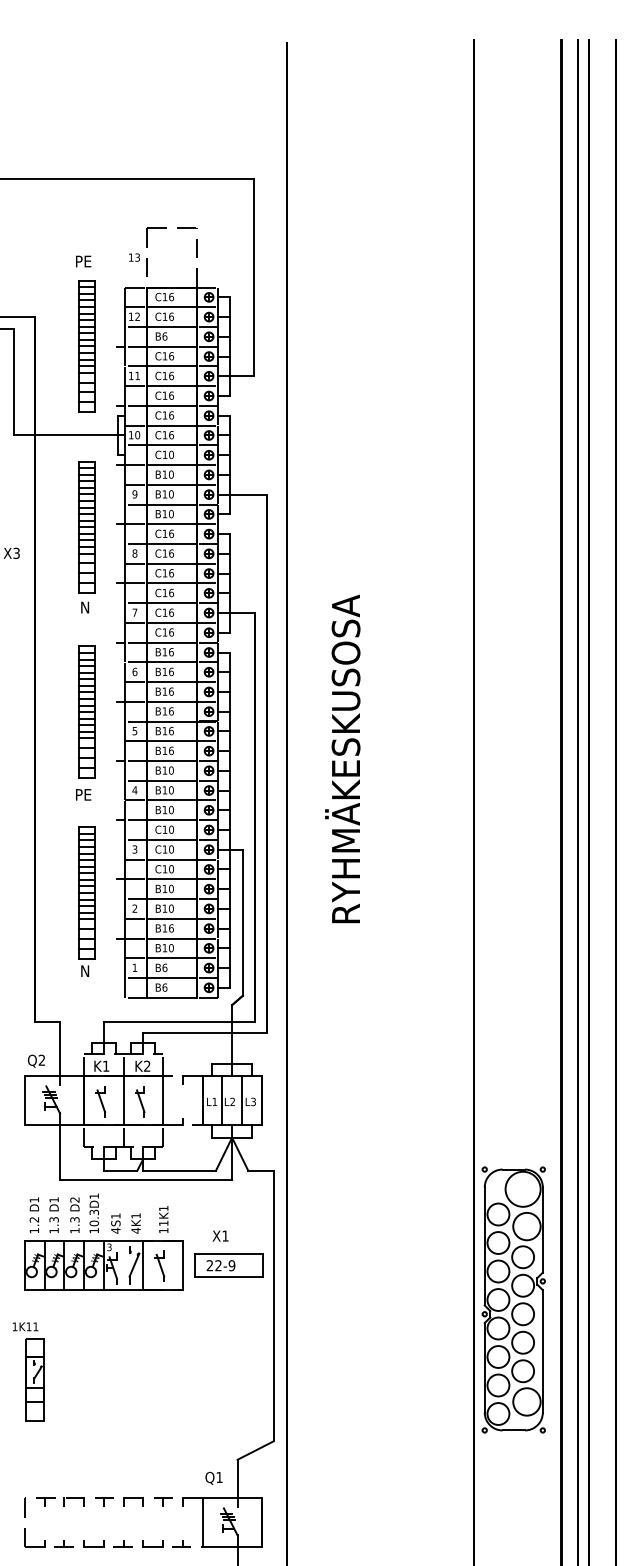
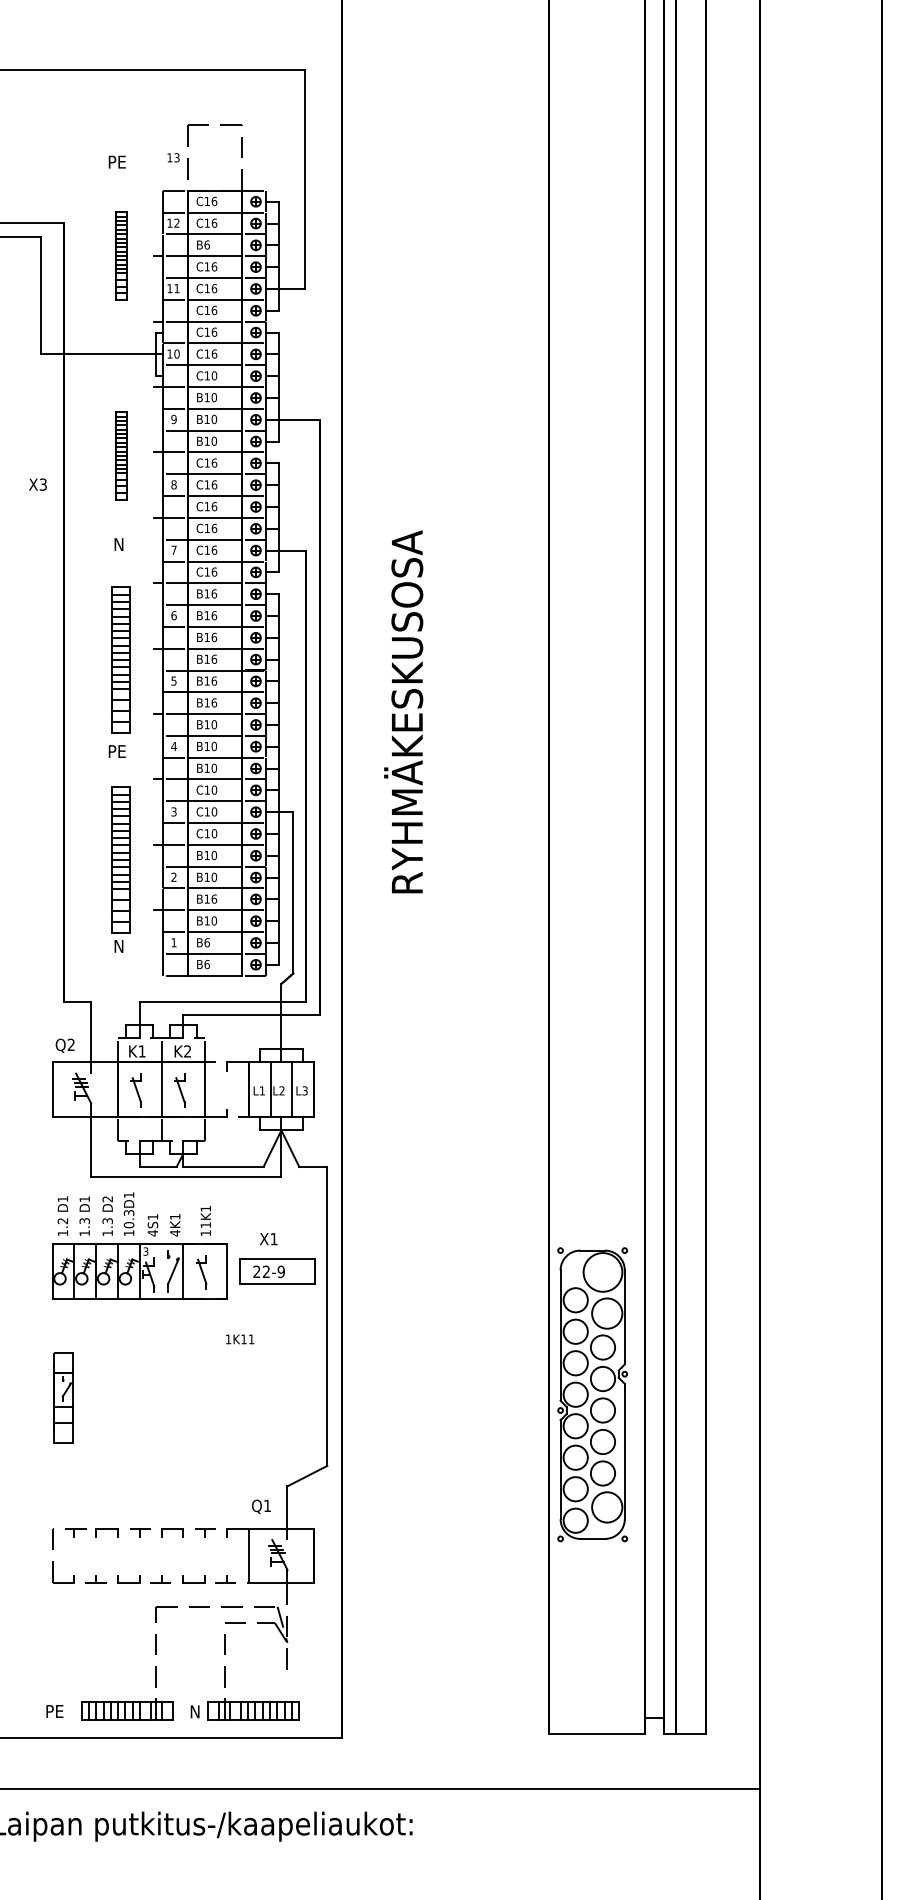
part: (86, 346) -> (120, 255), size x0.6
part: (86, 526) -> (120, 455), size x0.6
part: (513, 1299) -> (592, 1394), moved
text: (25, 1326) -> (240, 1339), moved

